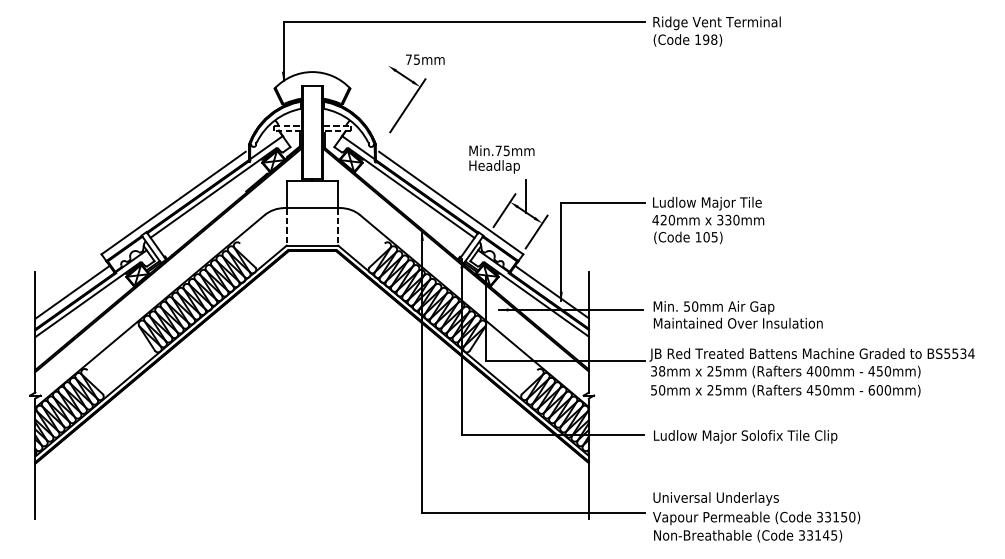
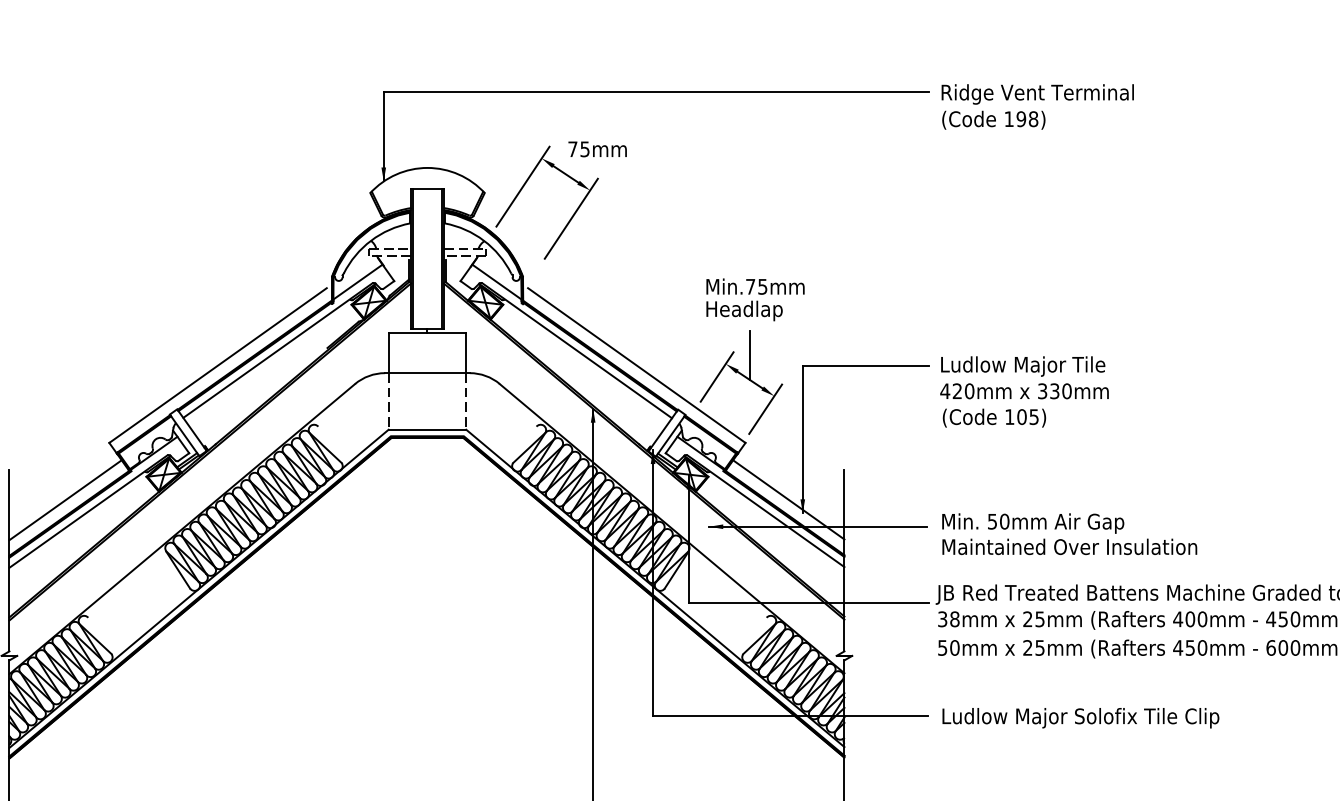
line: (375, 84) -> (522, 186), added
text: (501, 159) -> (754, 299), moved

